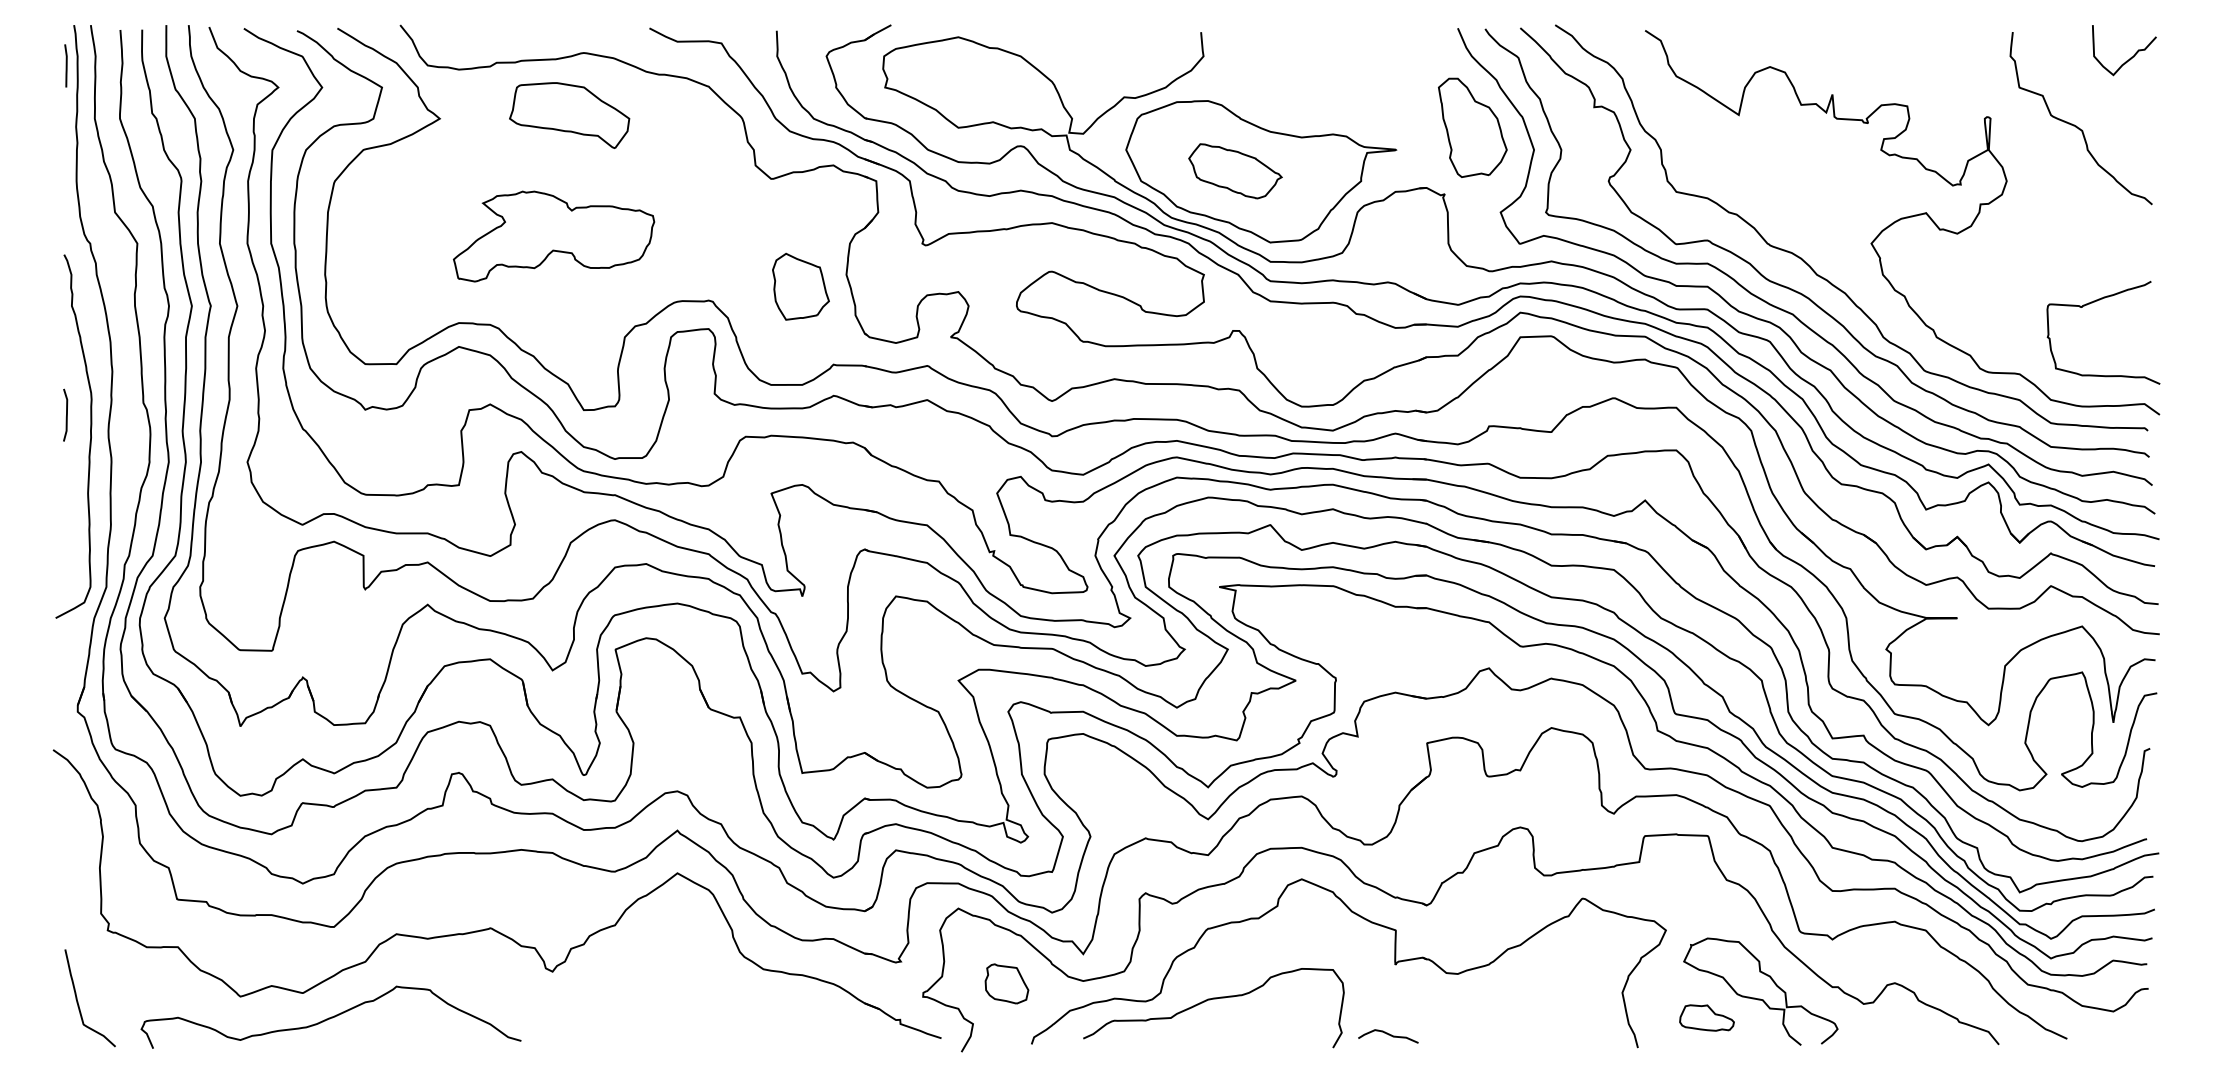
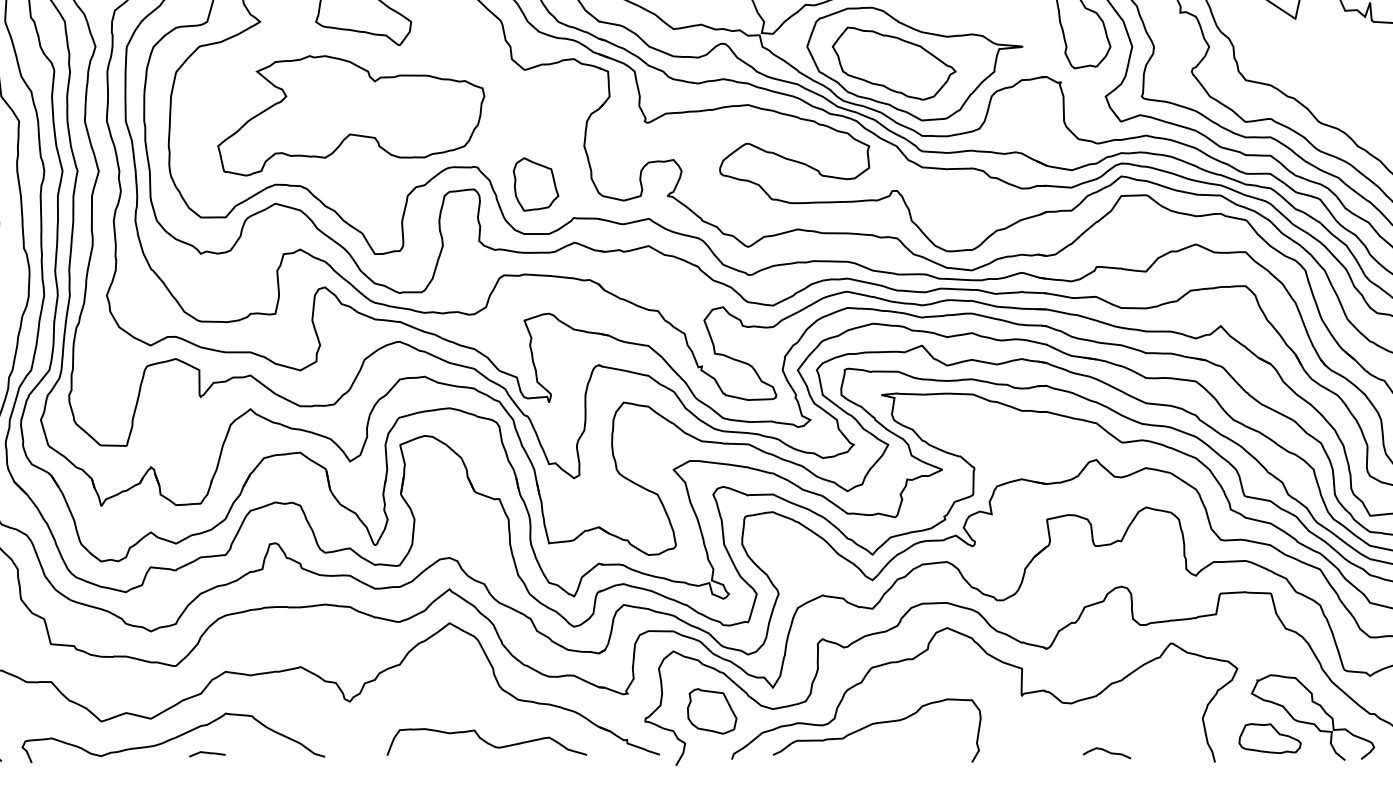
part: (1235, 171) -> (894, 63), size x1.67
part: (553, 236) -> (350, 115), size x1.67
part: (800, 286) -> (535, 184), moved
part: (1006, 983) -> (711, 711), size x1.43
part: (1706, 1017) -> (1269, 738), size x1.43
curve: (724, 1022) -> (487, 742), added
curve: (1388, 1035) -> (1107, 752), moved
line: (373, 1036) -> (207, 753), added

